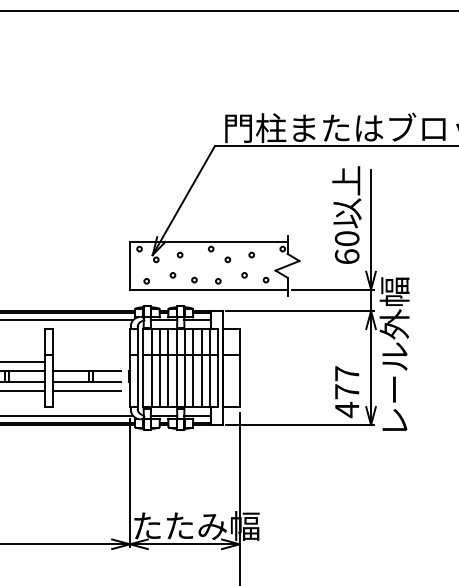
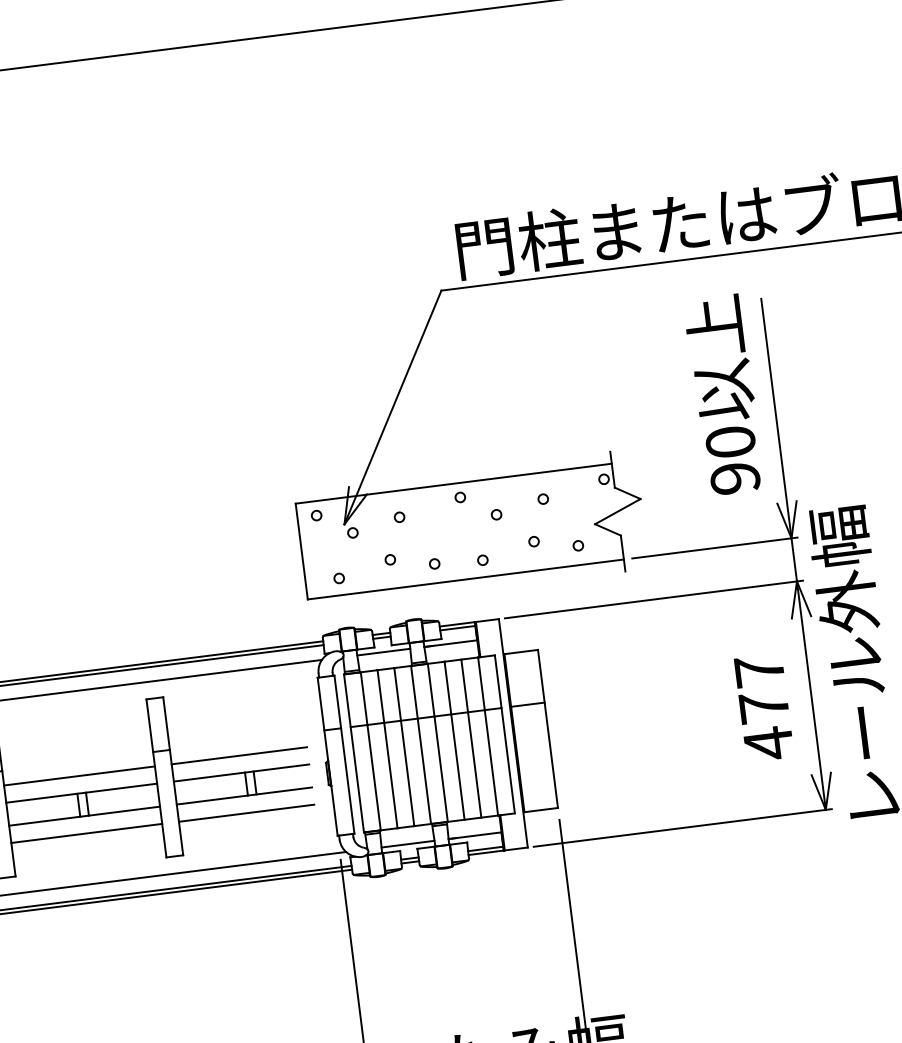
text: (346, 256) -> (733, 477), 60 -> 90
line: (86, 362) -> (238, 756), added
text: (347, 392) -> (764, 708), moved

